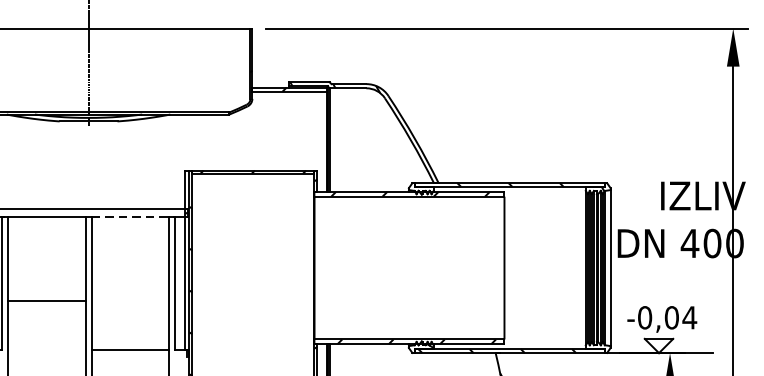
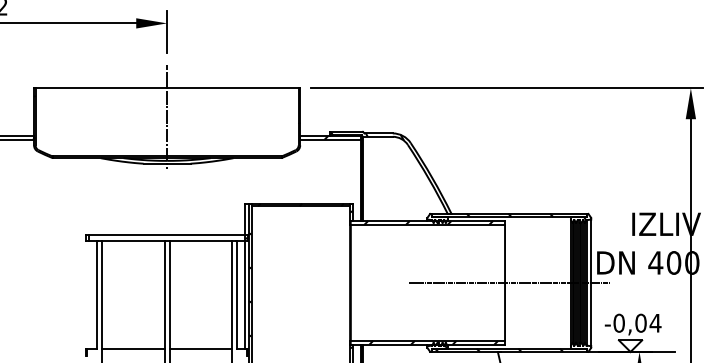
line: (130, 217) -> (201, 241), dashed -> solid
line: (508, 267) -> (508, 282), added
line: (45, 300) -> (132, 349), moved

